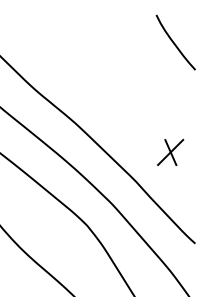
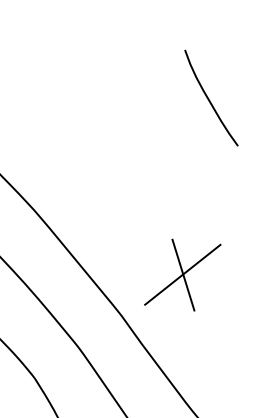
part: (170, 152) -> (182, 274), size x1.67

